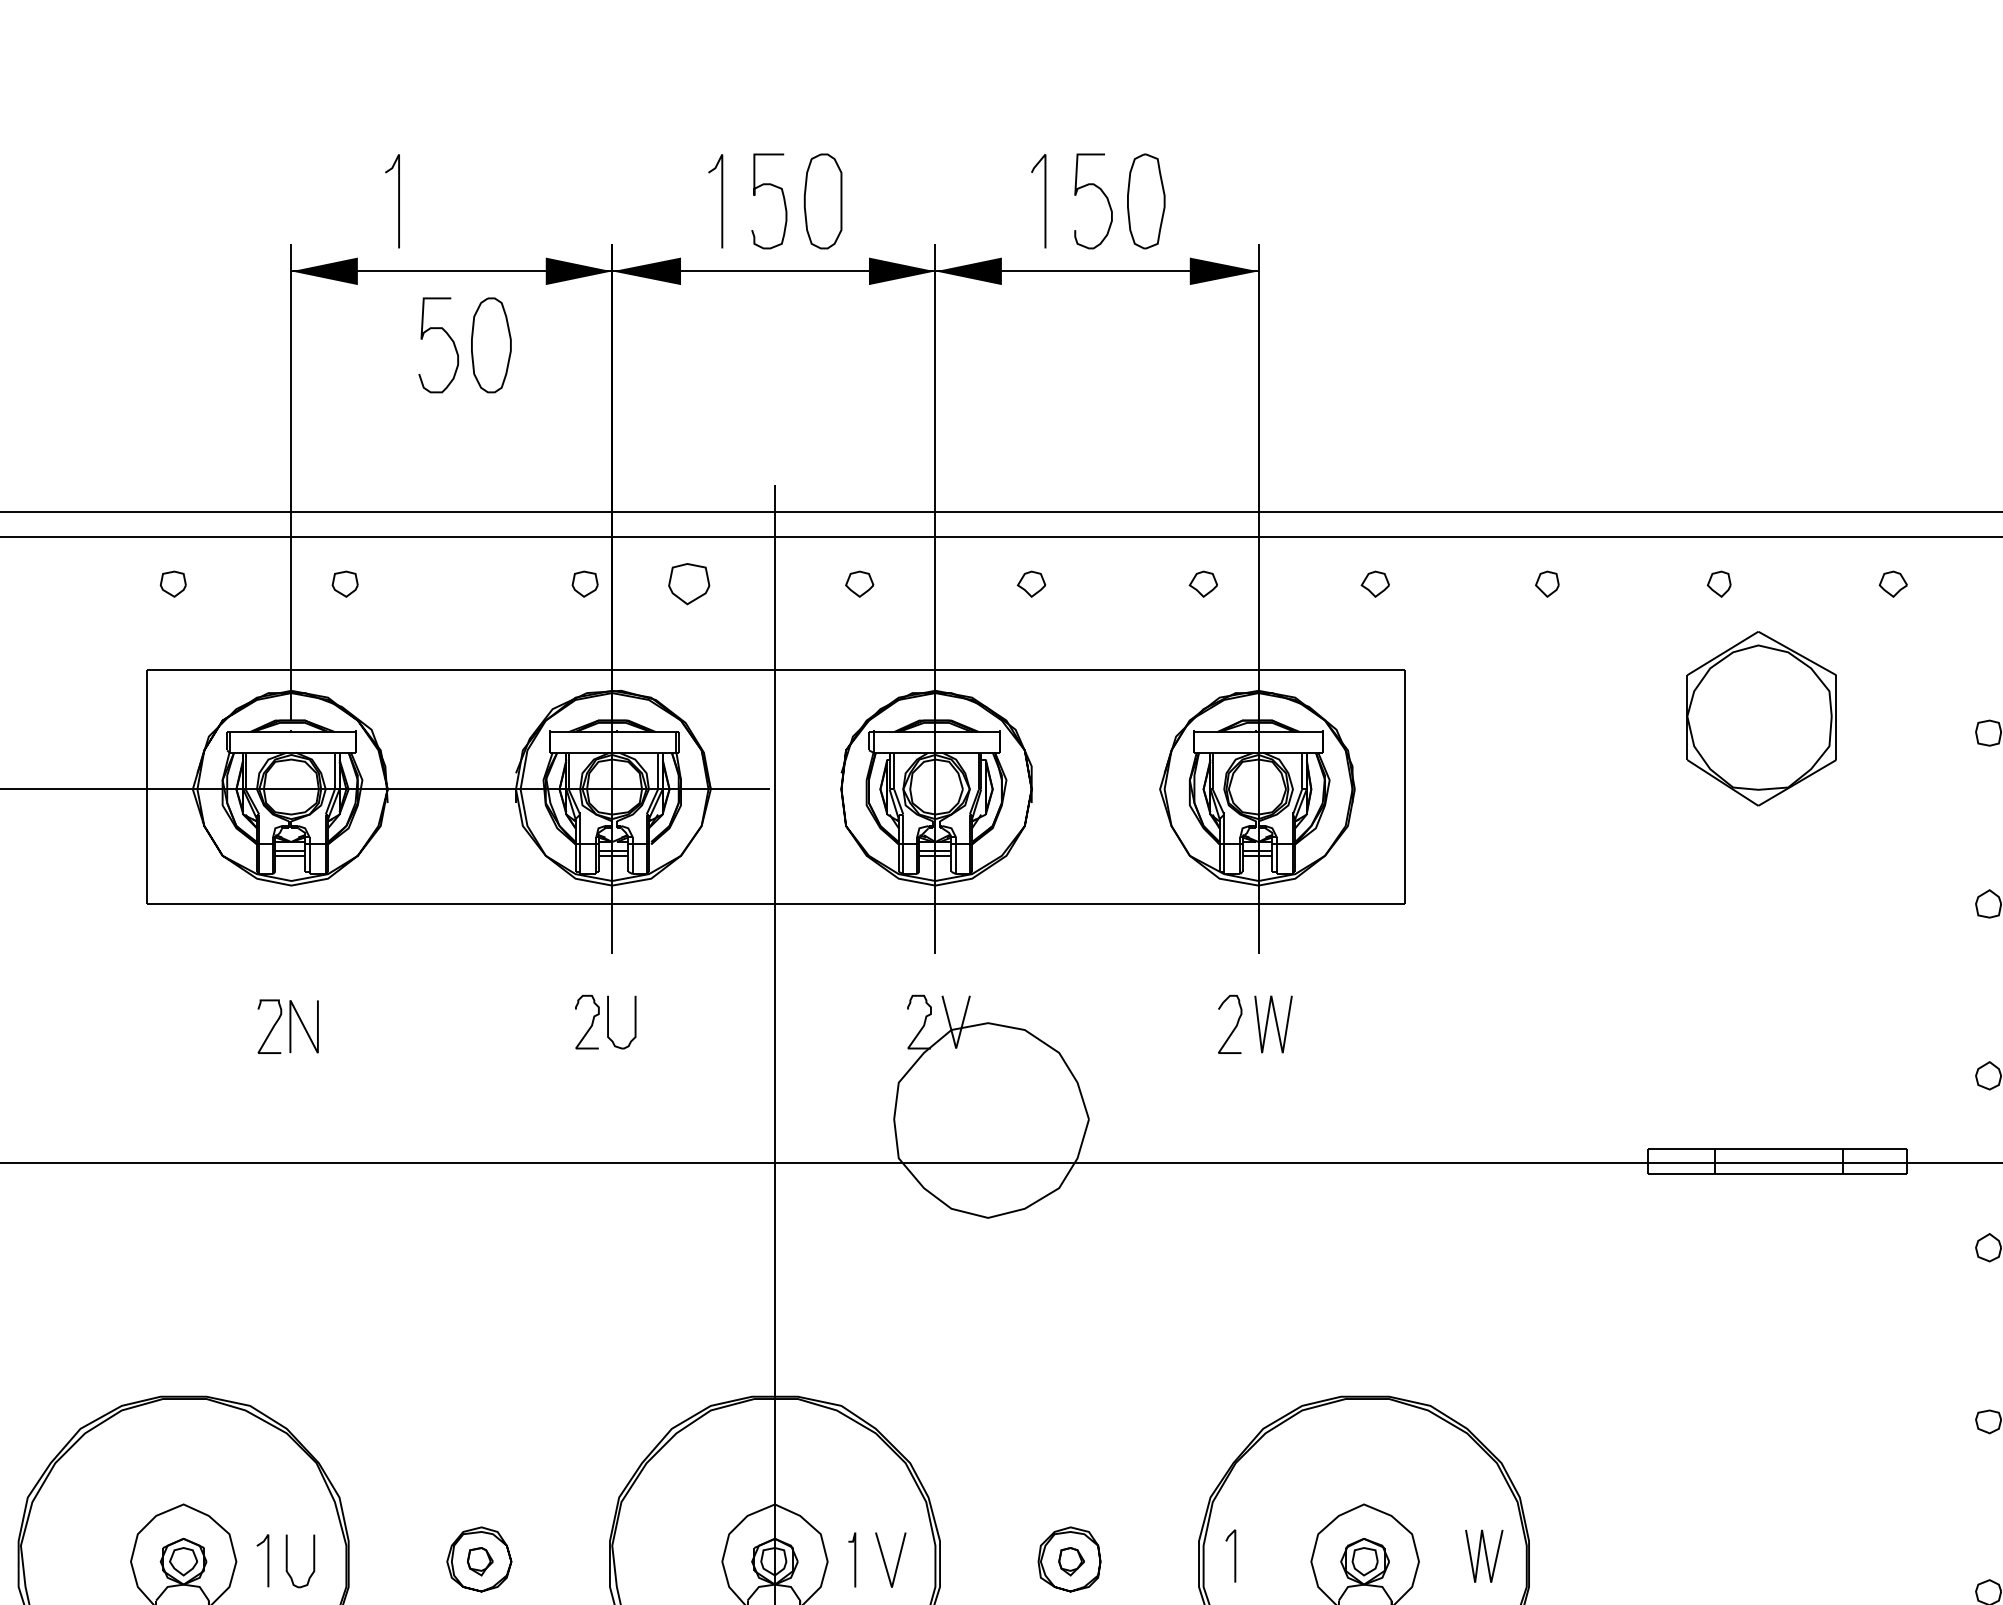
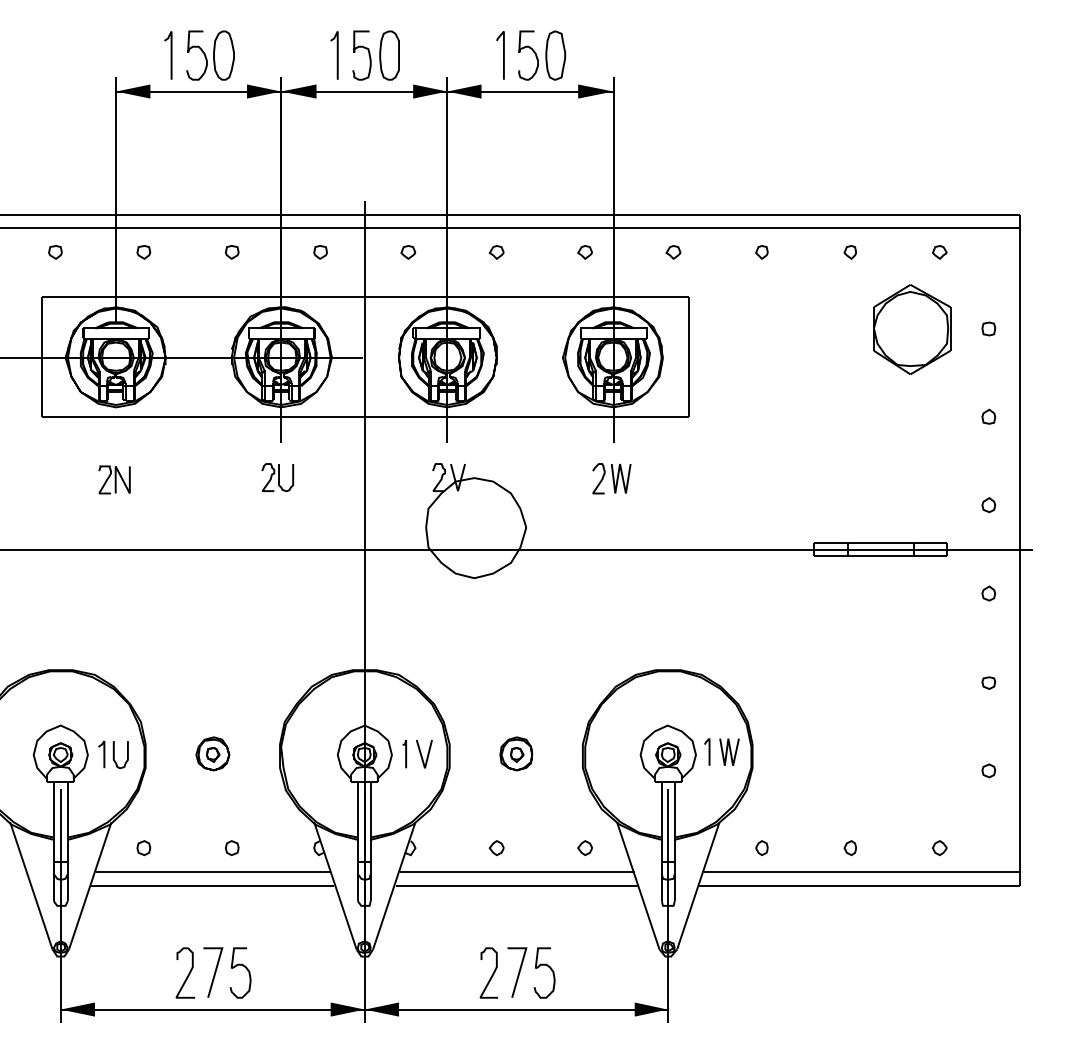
part: (465, 345) -> (210, 55), moved
part: (585, 584) -> (232, 252), moved
part: (688, 584) -> (320, 252), size x0.62
part: (1762, 718) -> (912, 329), moved
line: (1233, 1554) -> (708, 751), moved

